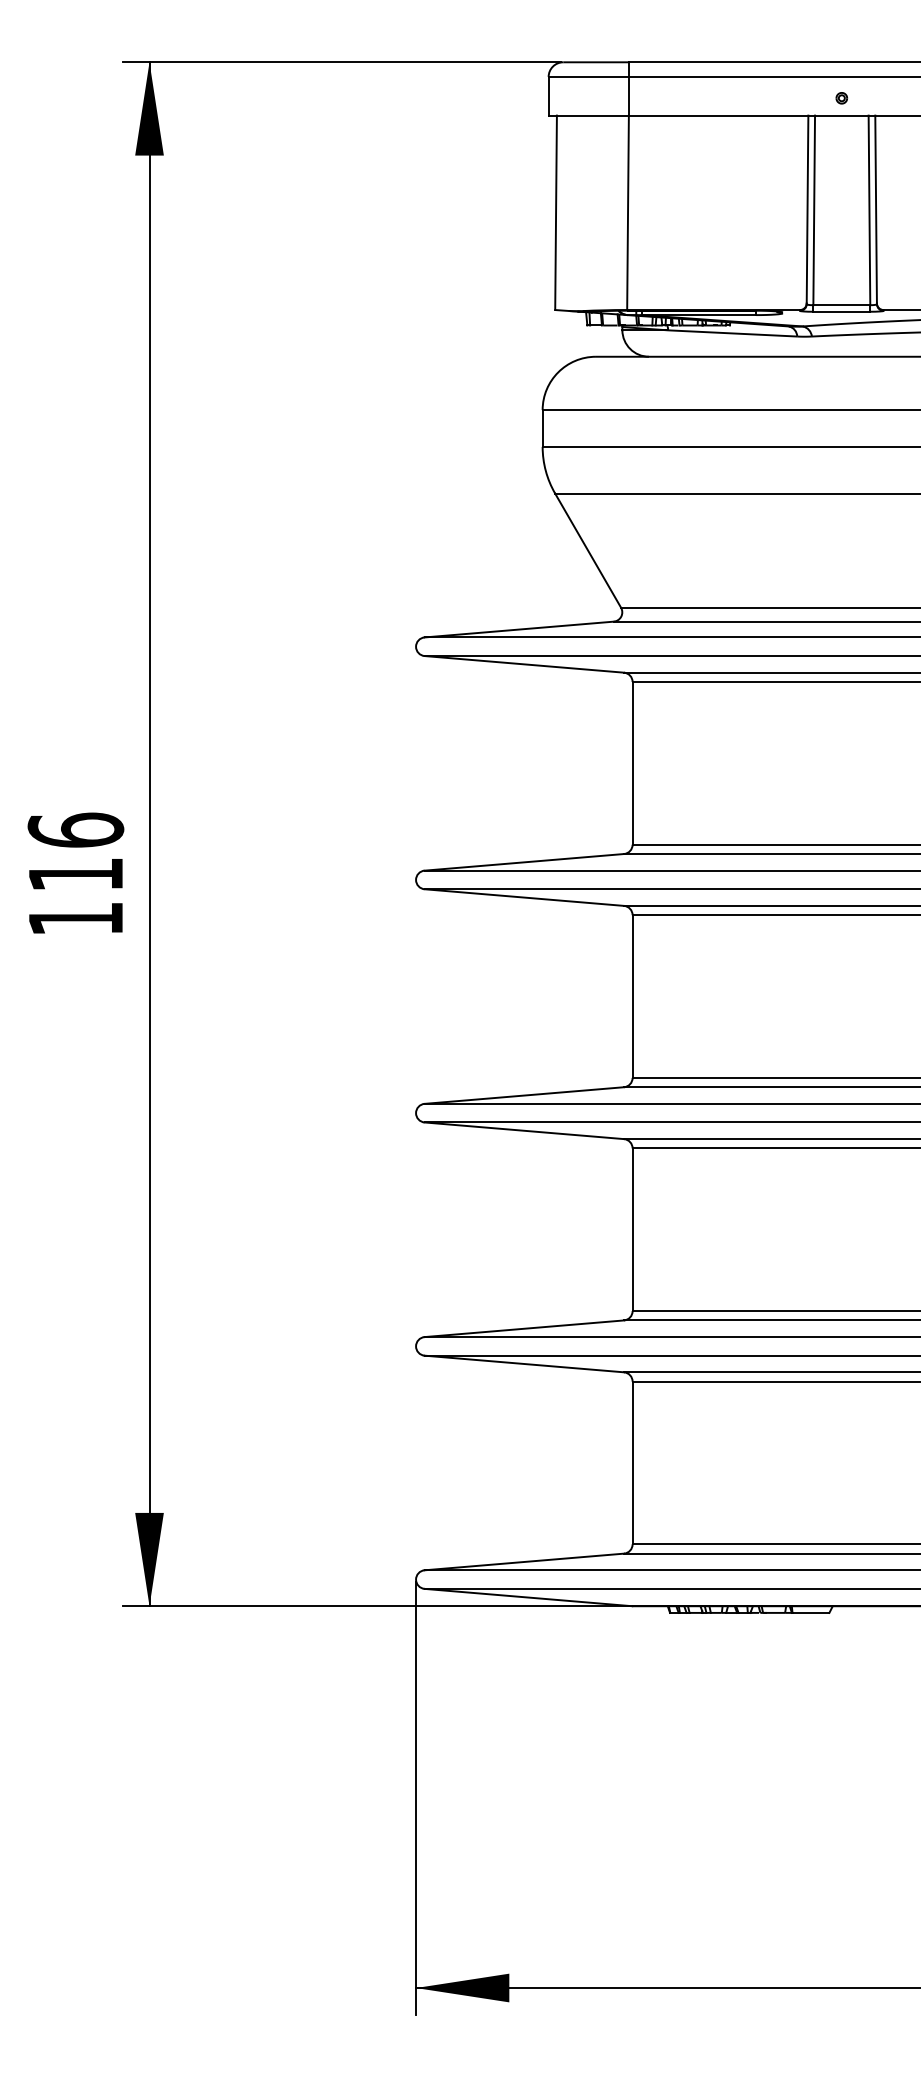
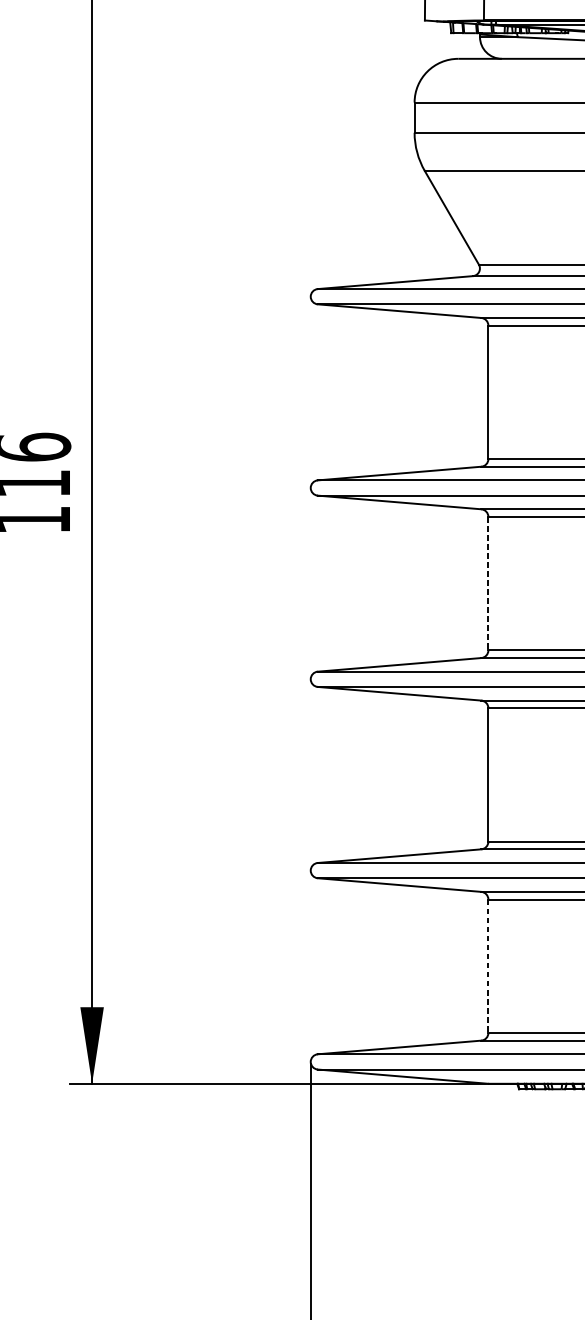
line: (632, 997) -> (488, 584), solid -> dashed
line: (632, 1463) -> (488, 966), solid -> dashed

